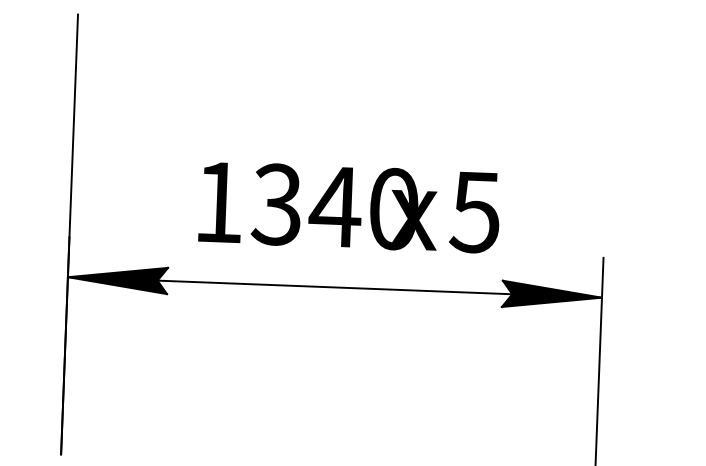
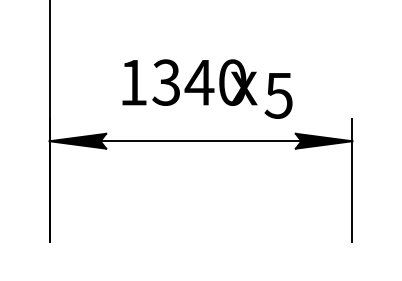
text: (317, 205) -> (189, 82), moved

